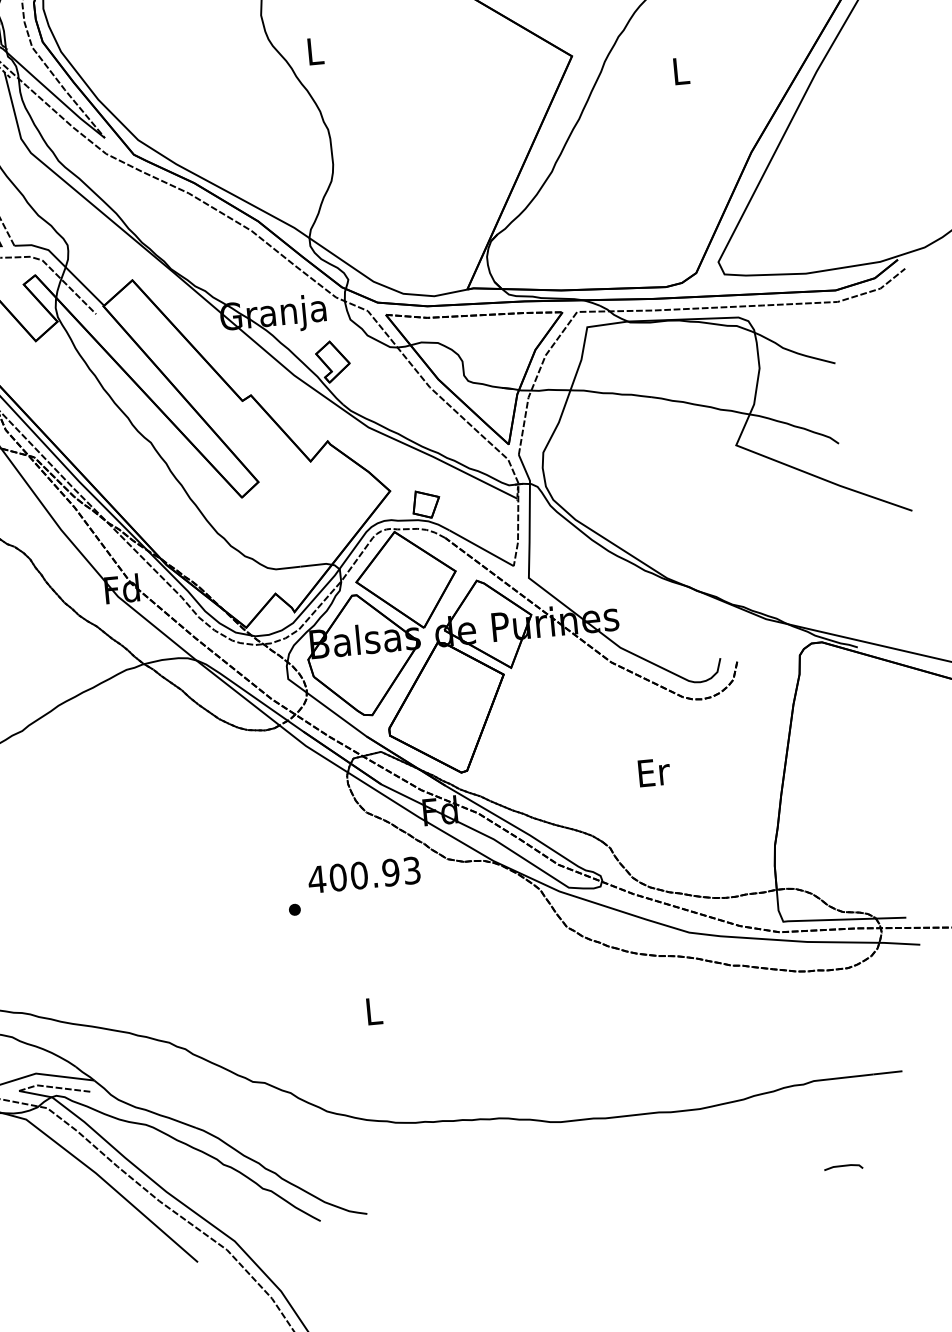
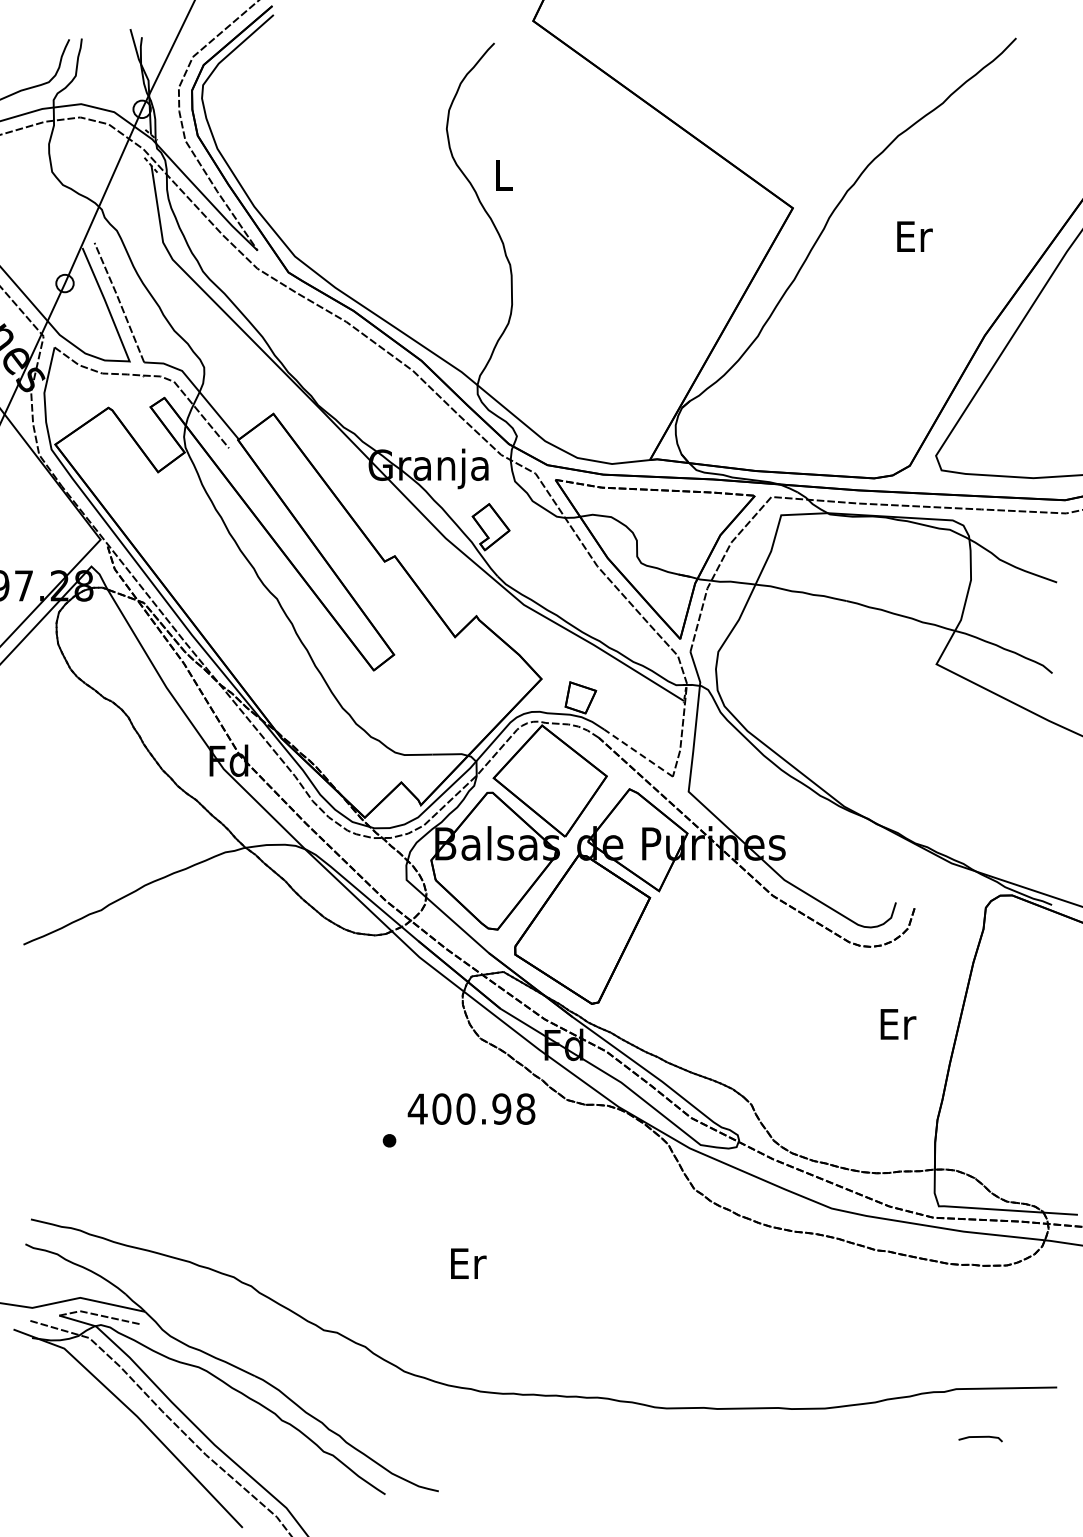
text: (681, 71) -> (914, 236), L -> Er
line: (481, 548) -> (638, 753), solid -> dashed
text: (654, 772) -> (898, 1024), moved
text: (411, 870) -> (525, 1108), 400.93 -> 400.98
text: (374, 1011) -> (468, 1263), L -> Er
curve: (843, 1166) -> (980, 1437), moved

